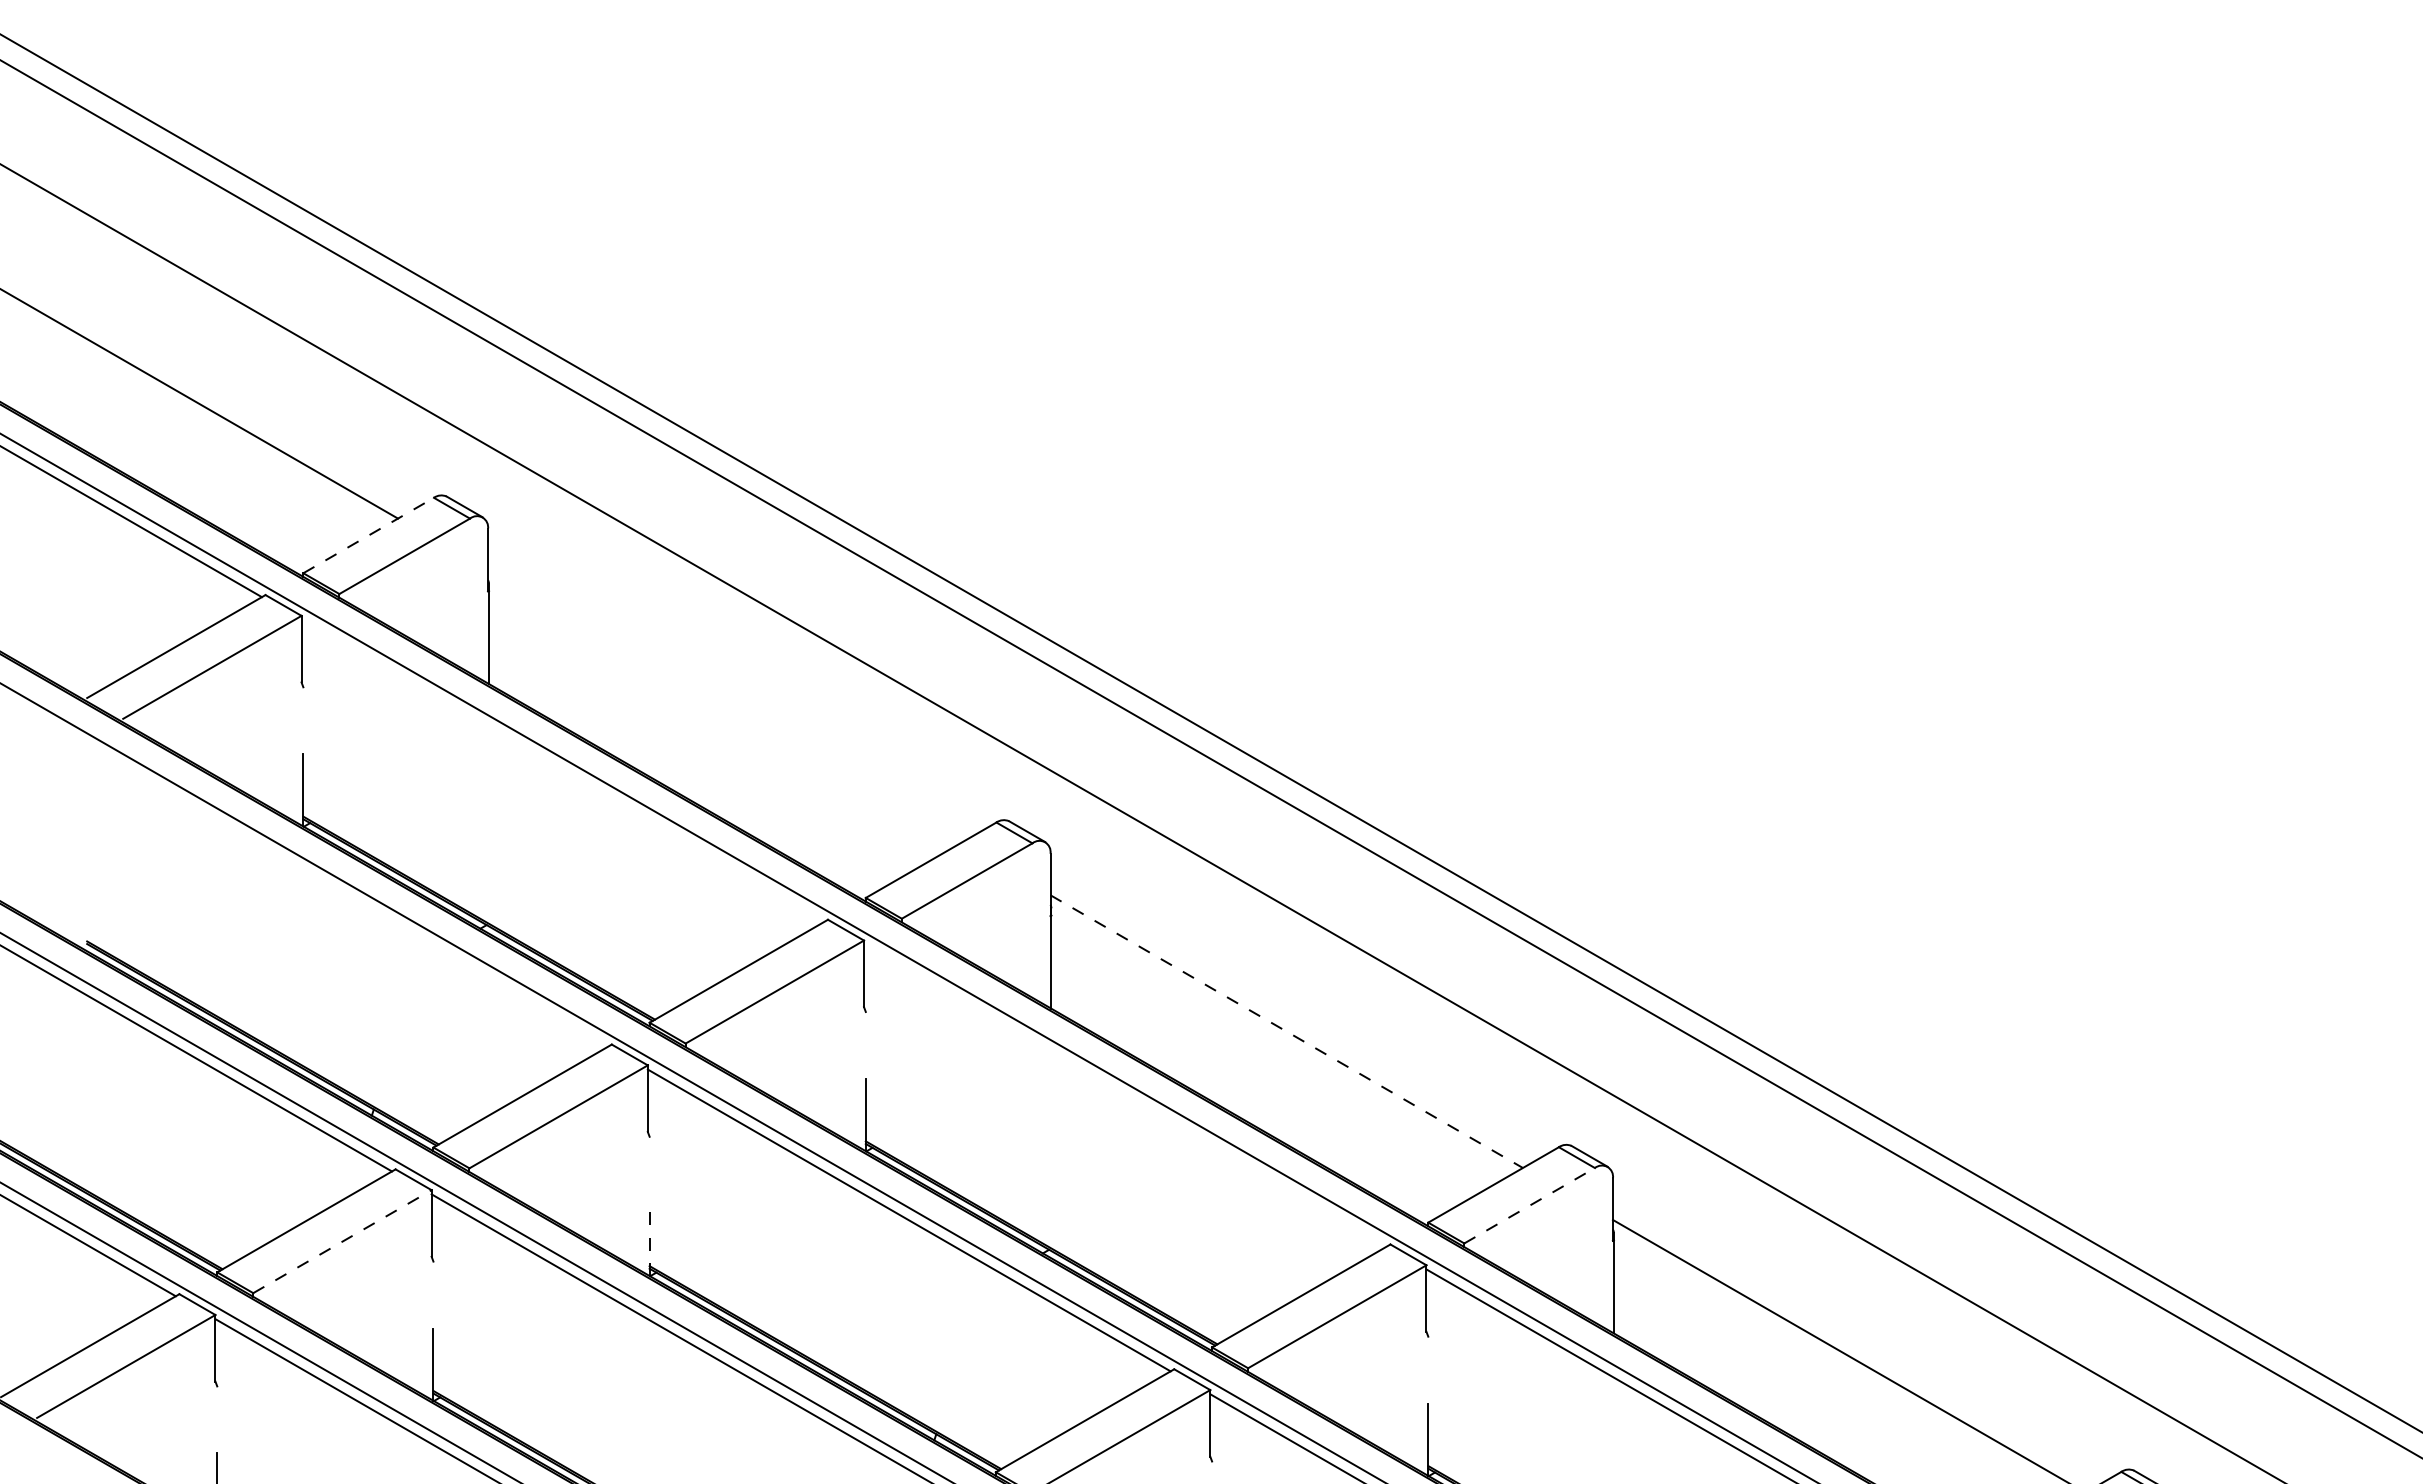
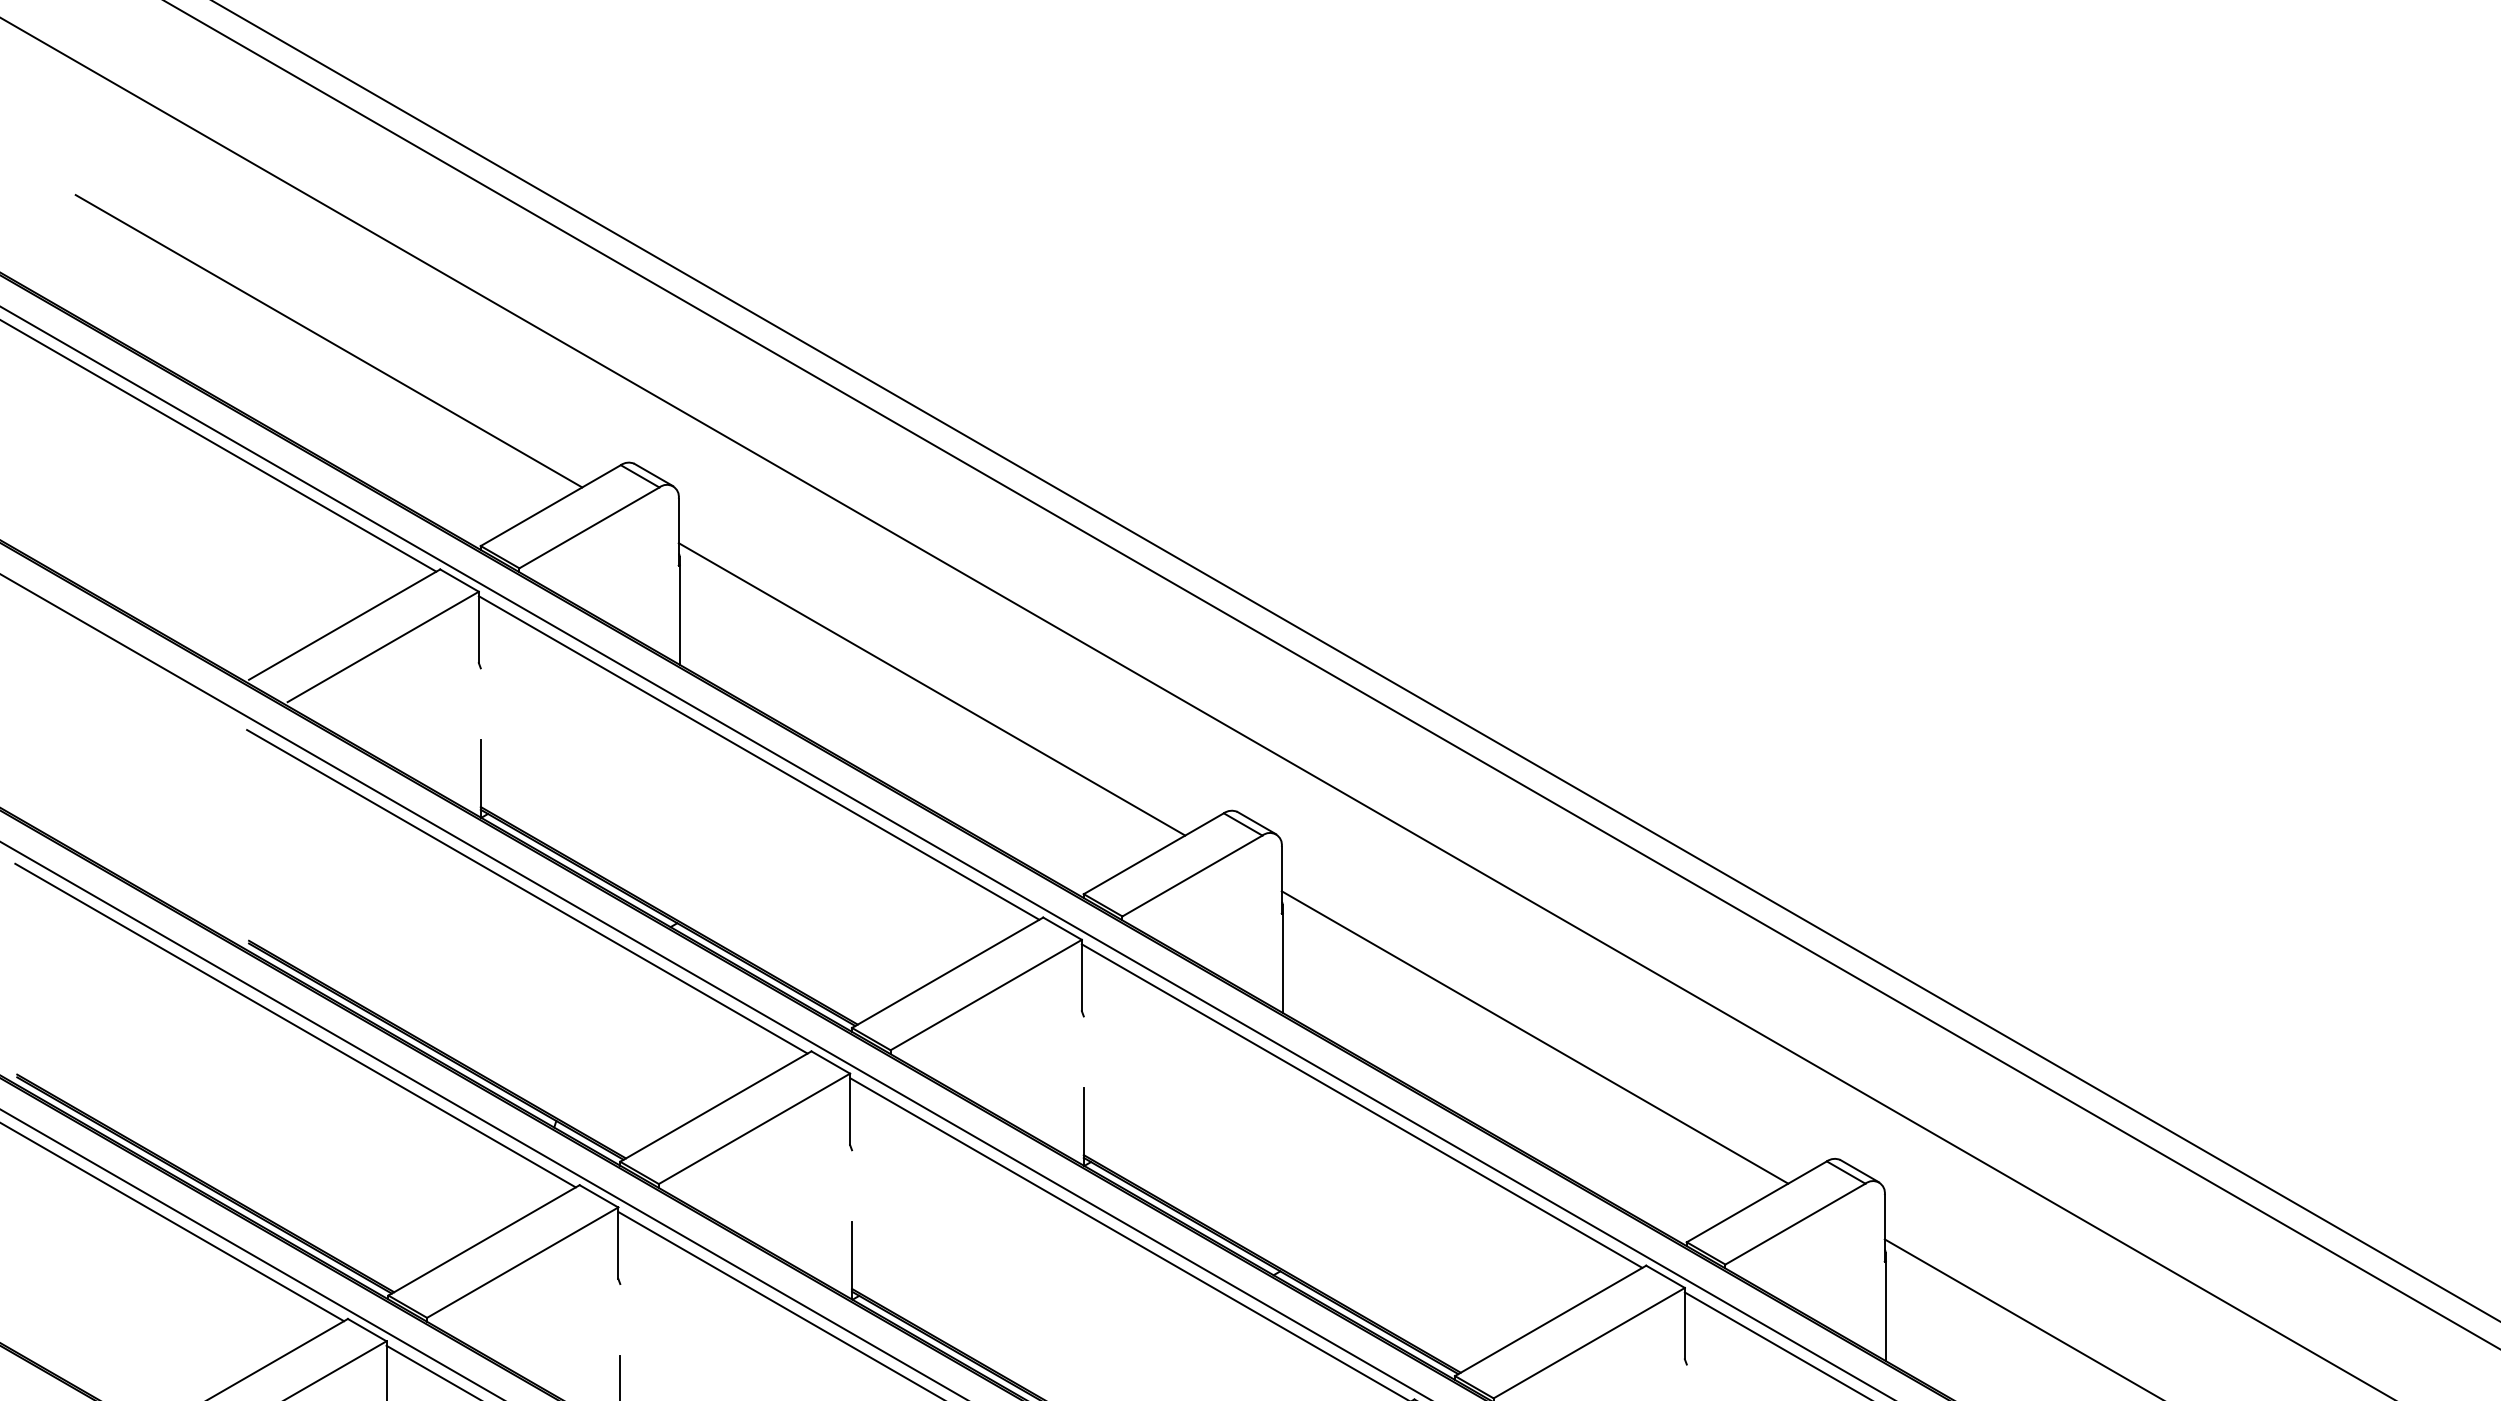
line: (369, 535) -> (551, 505), dashed -> solid
line: (724, 706) -> (932, 688), added
line: (562, 770) -> (758, 757), added
line: (346, 895) -> (527, 891), added
line: (1286, 1031) -> (1534, 1037), dashed -> solid
line: (1125, 1095) -> (1362, 1105), added
line: (1530, 1205) -> (1796, 1223), dashed -> solid
line: (649, 1239) -> (851, 1260), dashed -> solid
line: (342, 1241) -> (522, 1262), dashed -> solid

